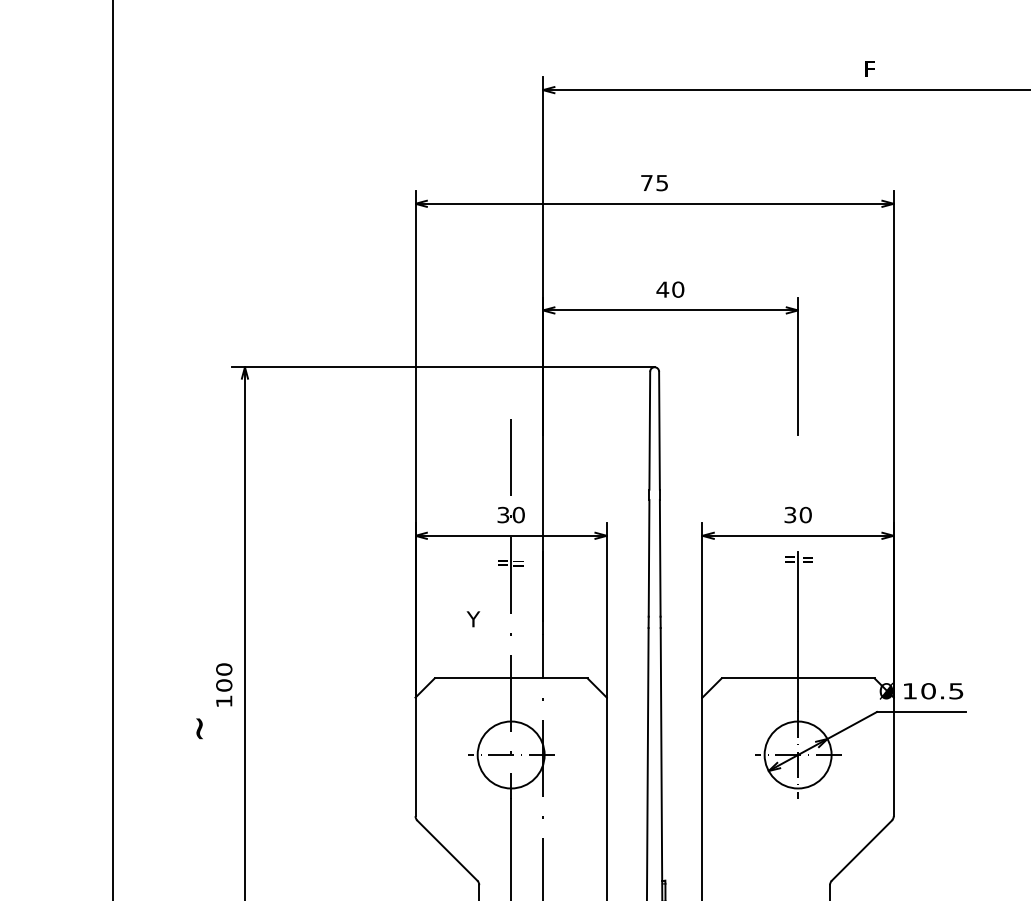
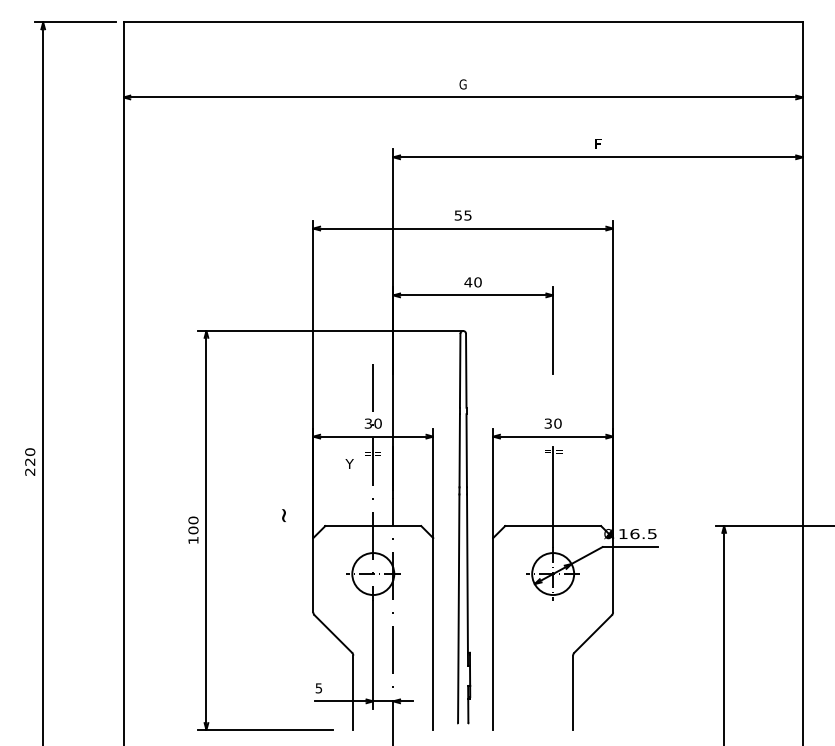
text: (645, 182) -> (457, 215), 75 -> 55
text: (473, 618) -> (349, 463), moved
text: (927, 690) -> (634, 533), 10.5 -> 16.5
text: (198, 728) -> (283, 515), moved

